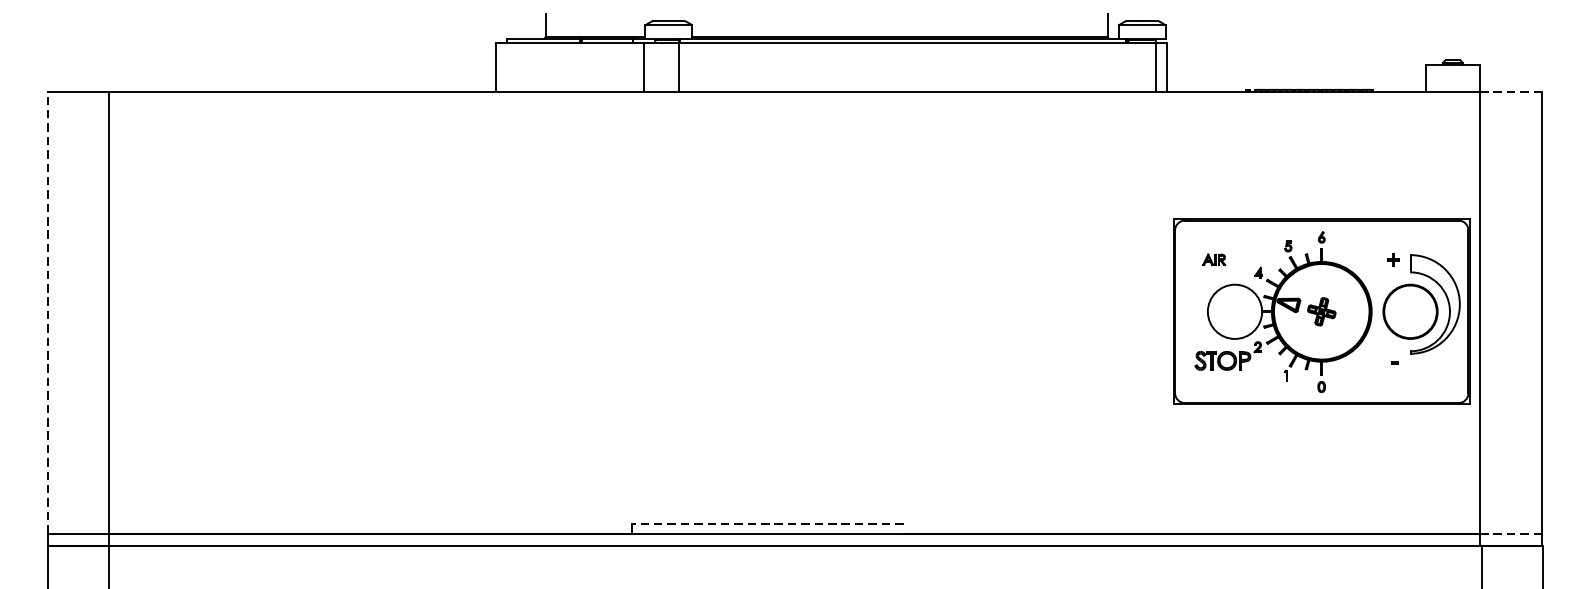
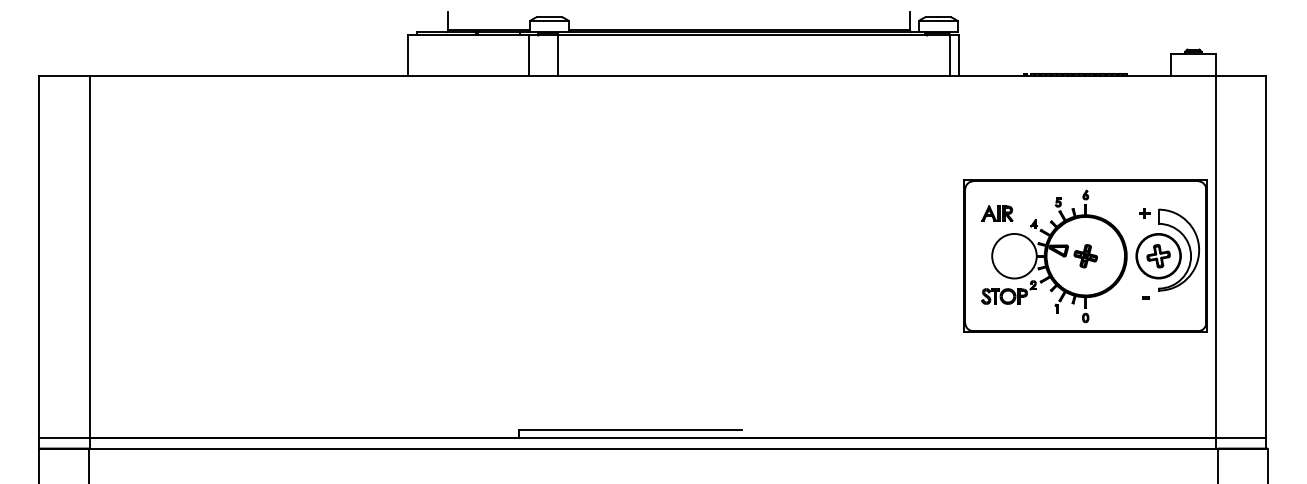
line: (1511, 91) -> (1241, 75), dashed -> solid
part: (1214, 259) -> (997, 213), size x1.67
line: (47, 312) -> (39, 256), dashed -> solid
part: (1410, 312) -> (1158, 256), added
line: (767, 523) -> (630, 430), dashed -> solid
line: (1511, 533) -> (1241, 438), dashed -> solid

